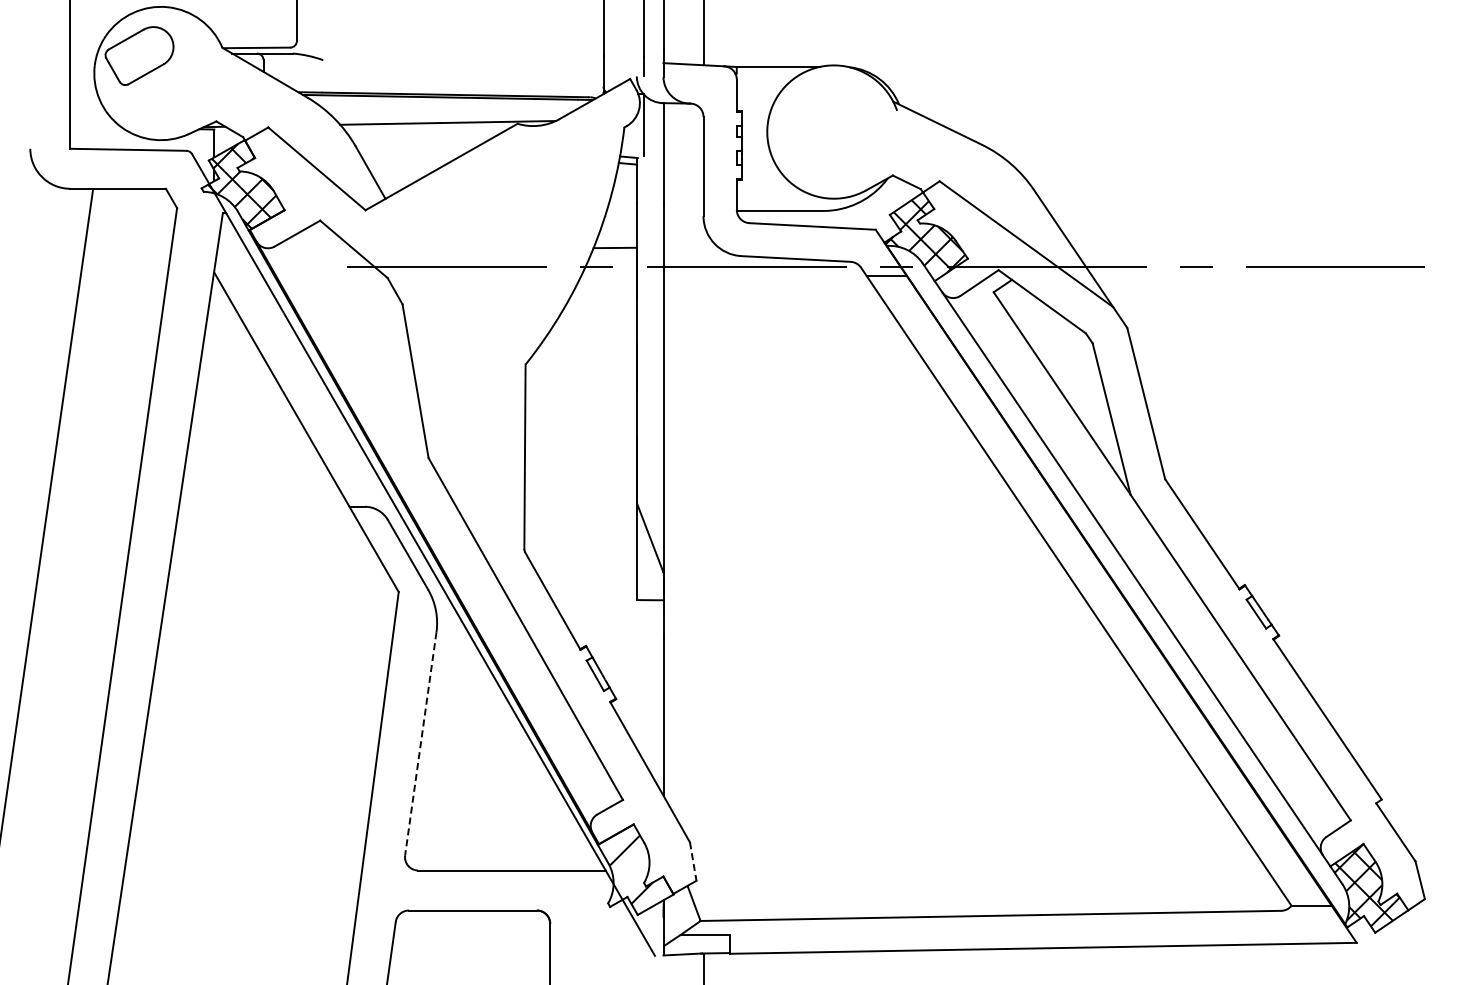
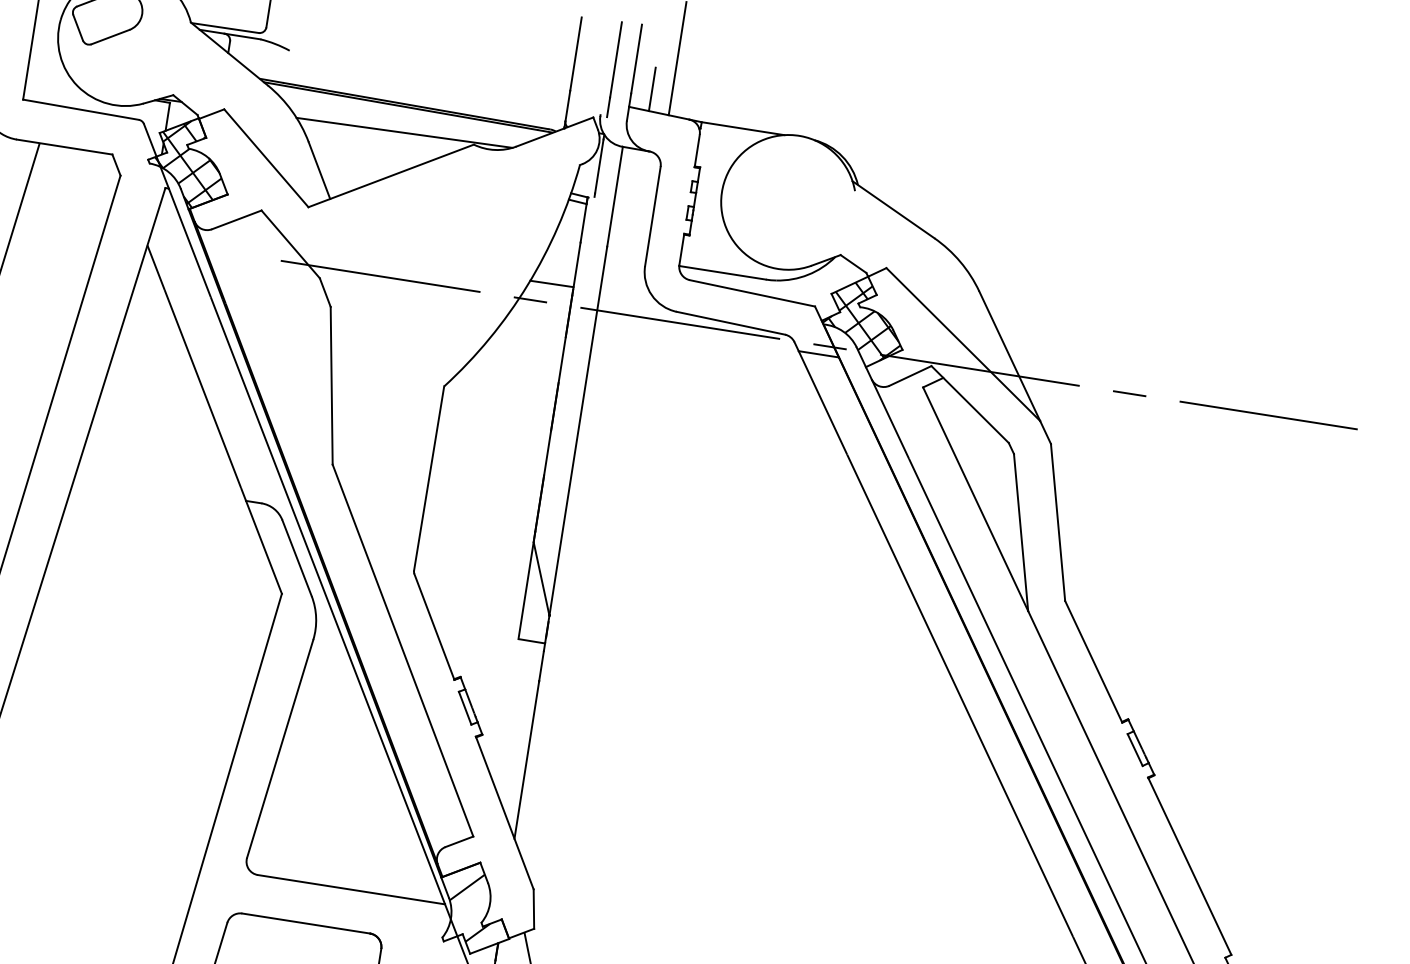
line: (683, 42) -> (652, 89), added
line: (420, 743) -> (279, 748), dashed -> solid
line: (693, 862) -> (534, 910), dashed -> solid

